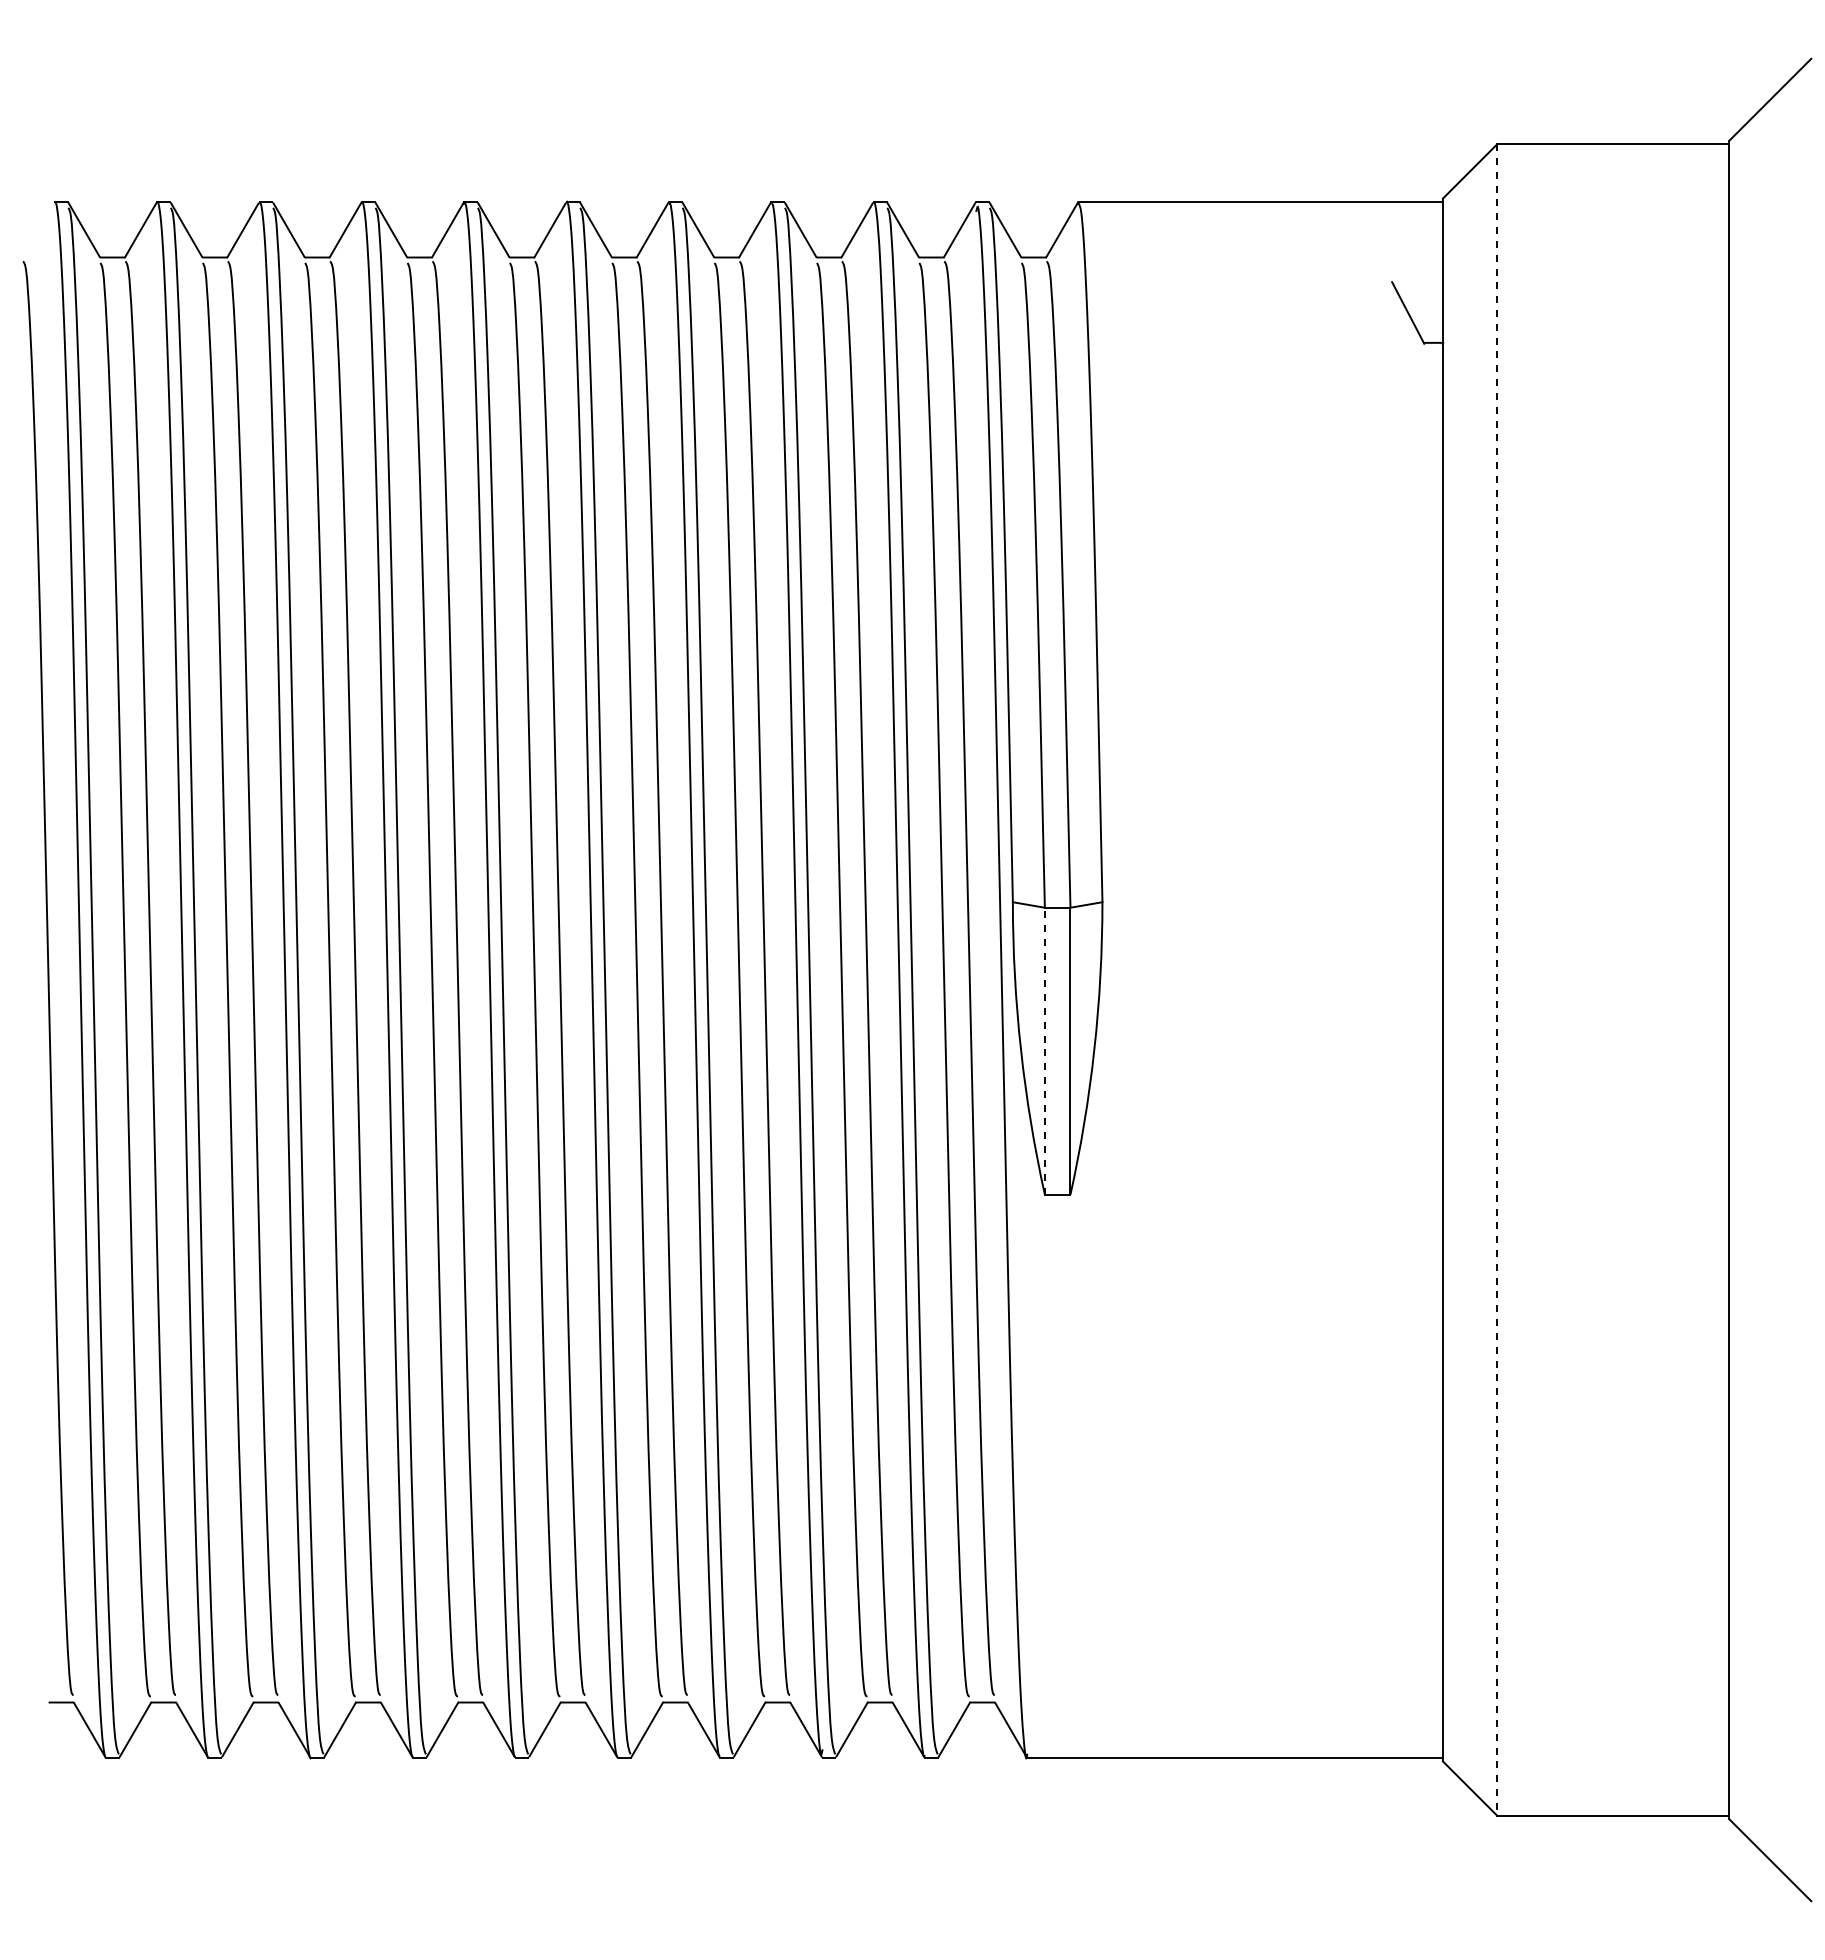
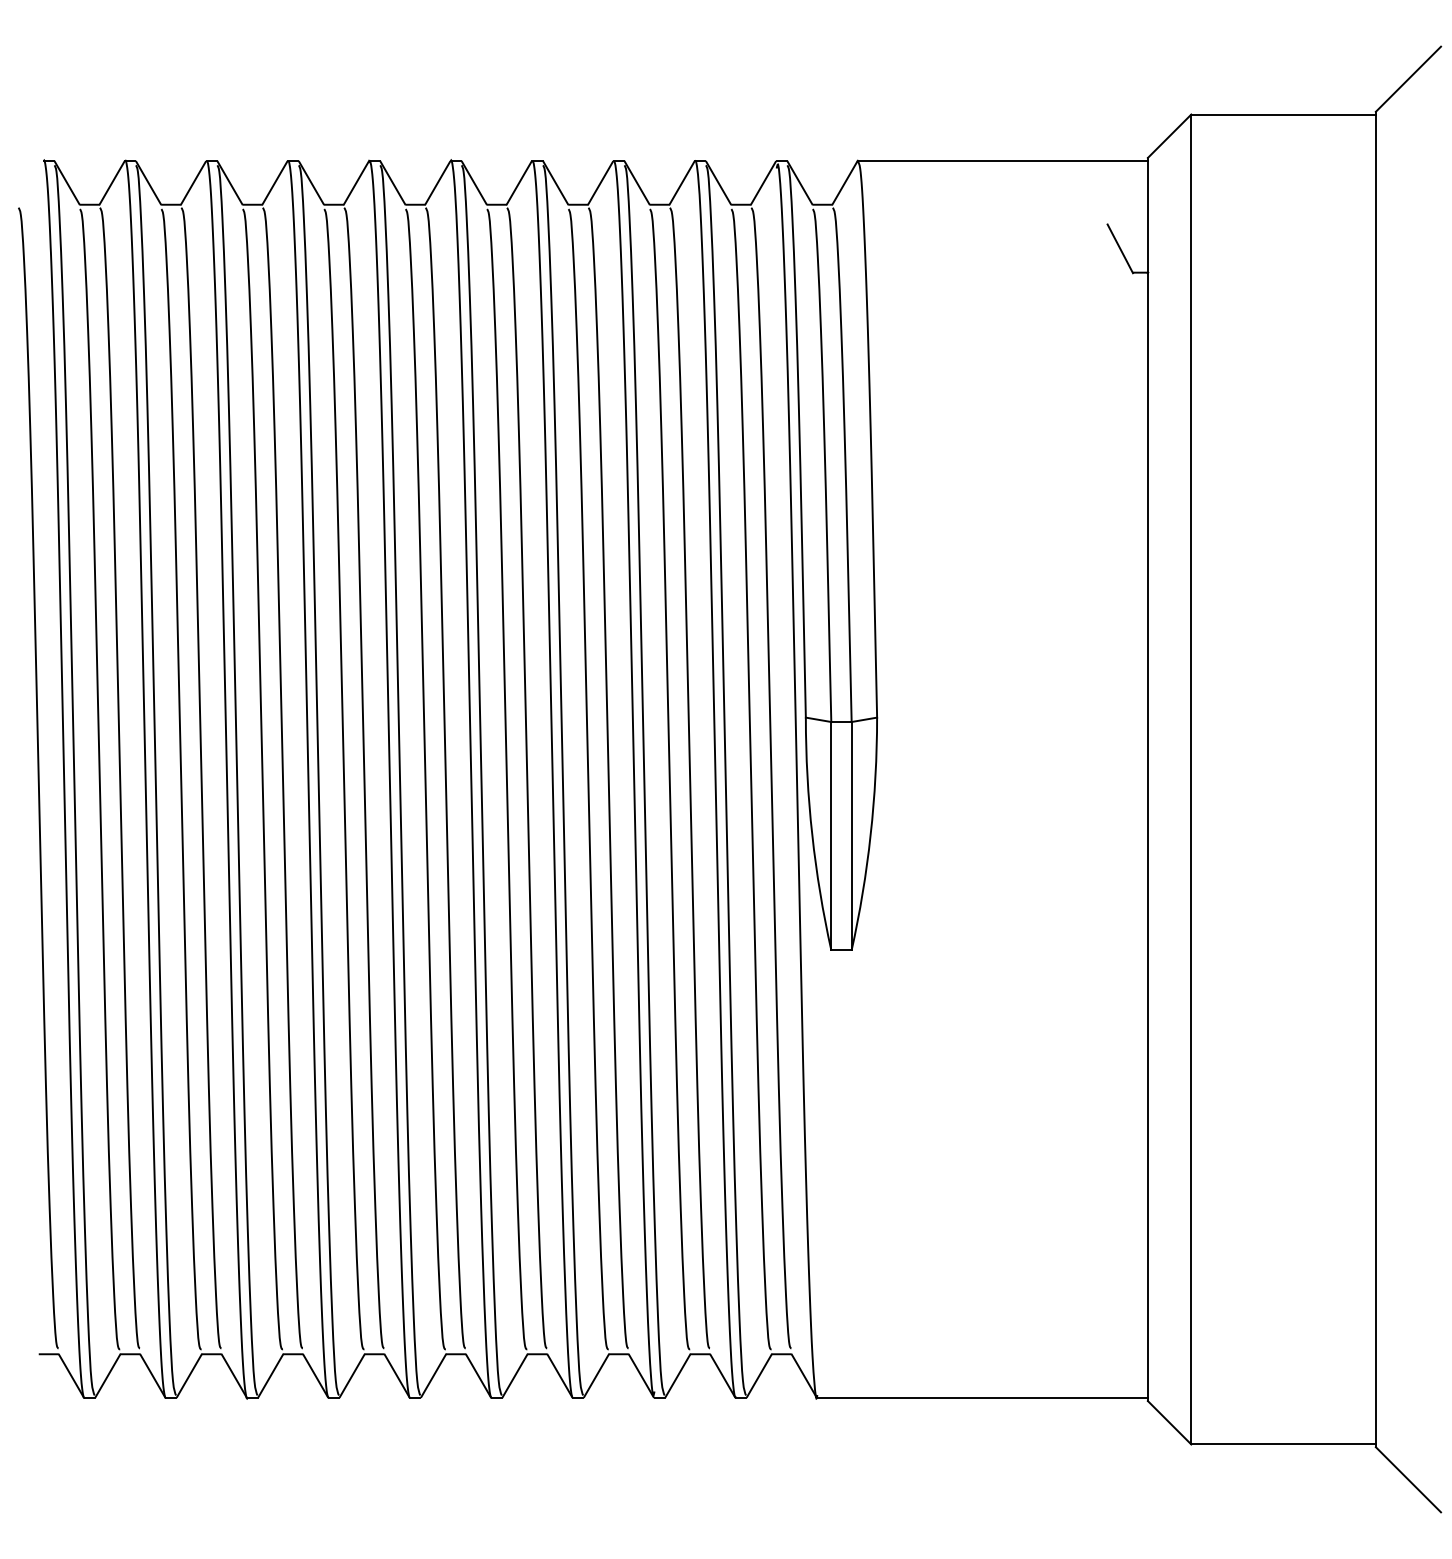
line: (1497, 980) -> (1191, 779), dashed -> solid
line: (1044, 1050) -> (831, 835), dashed -> solid

